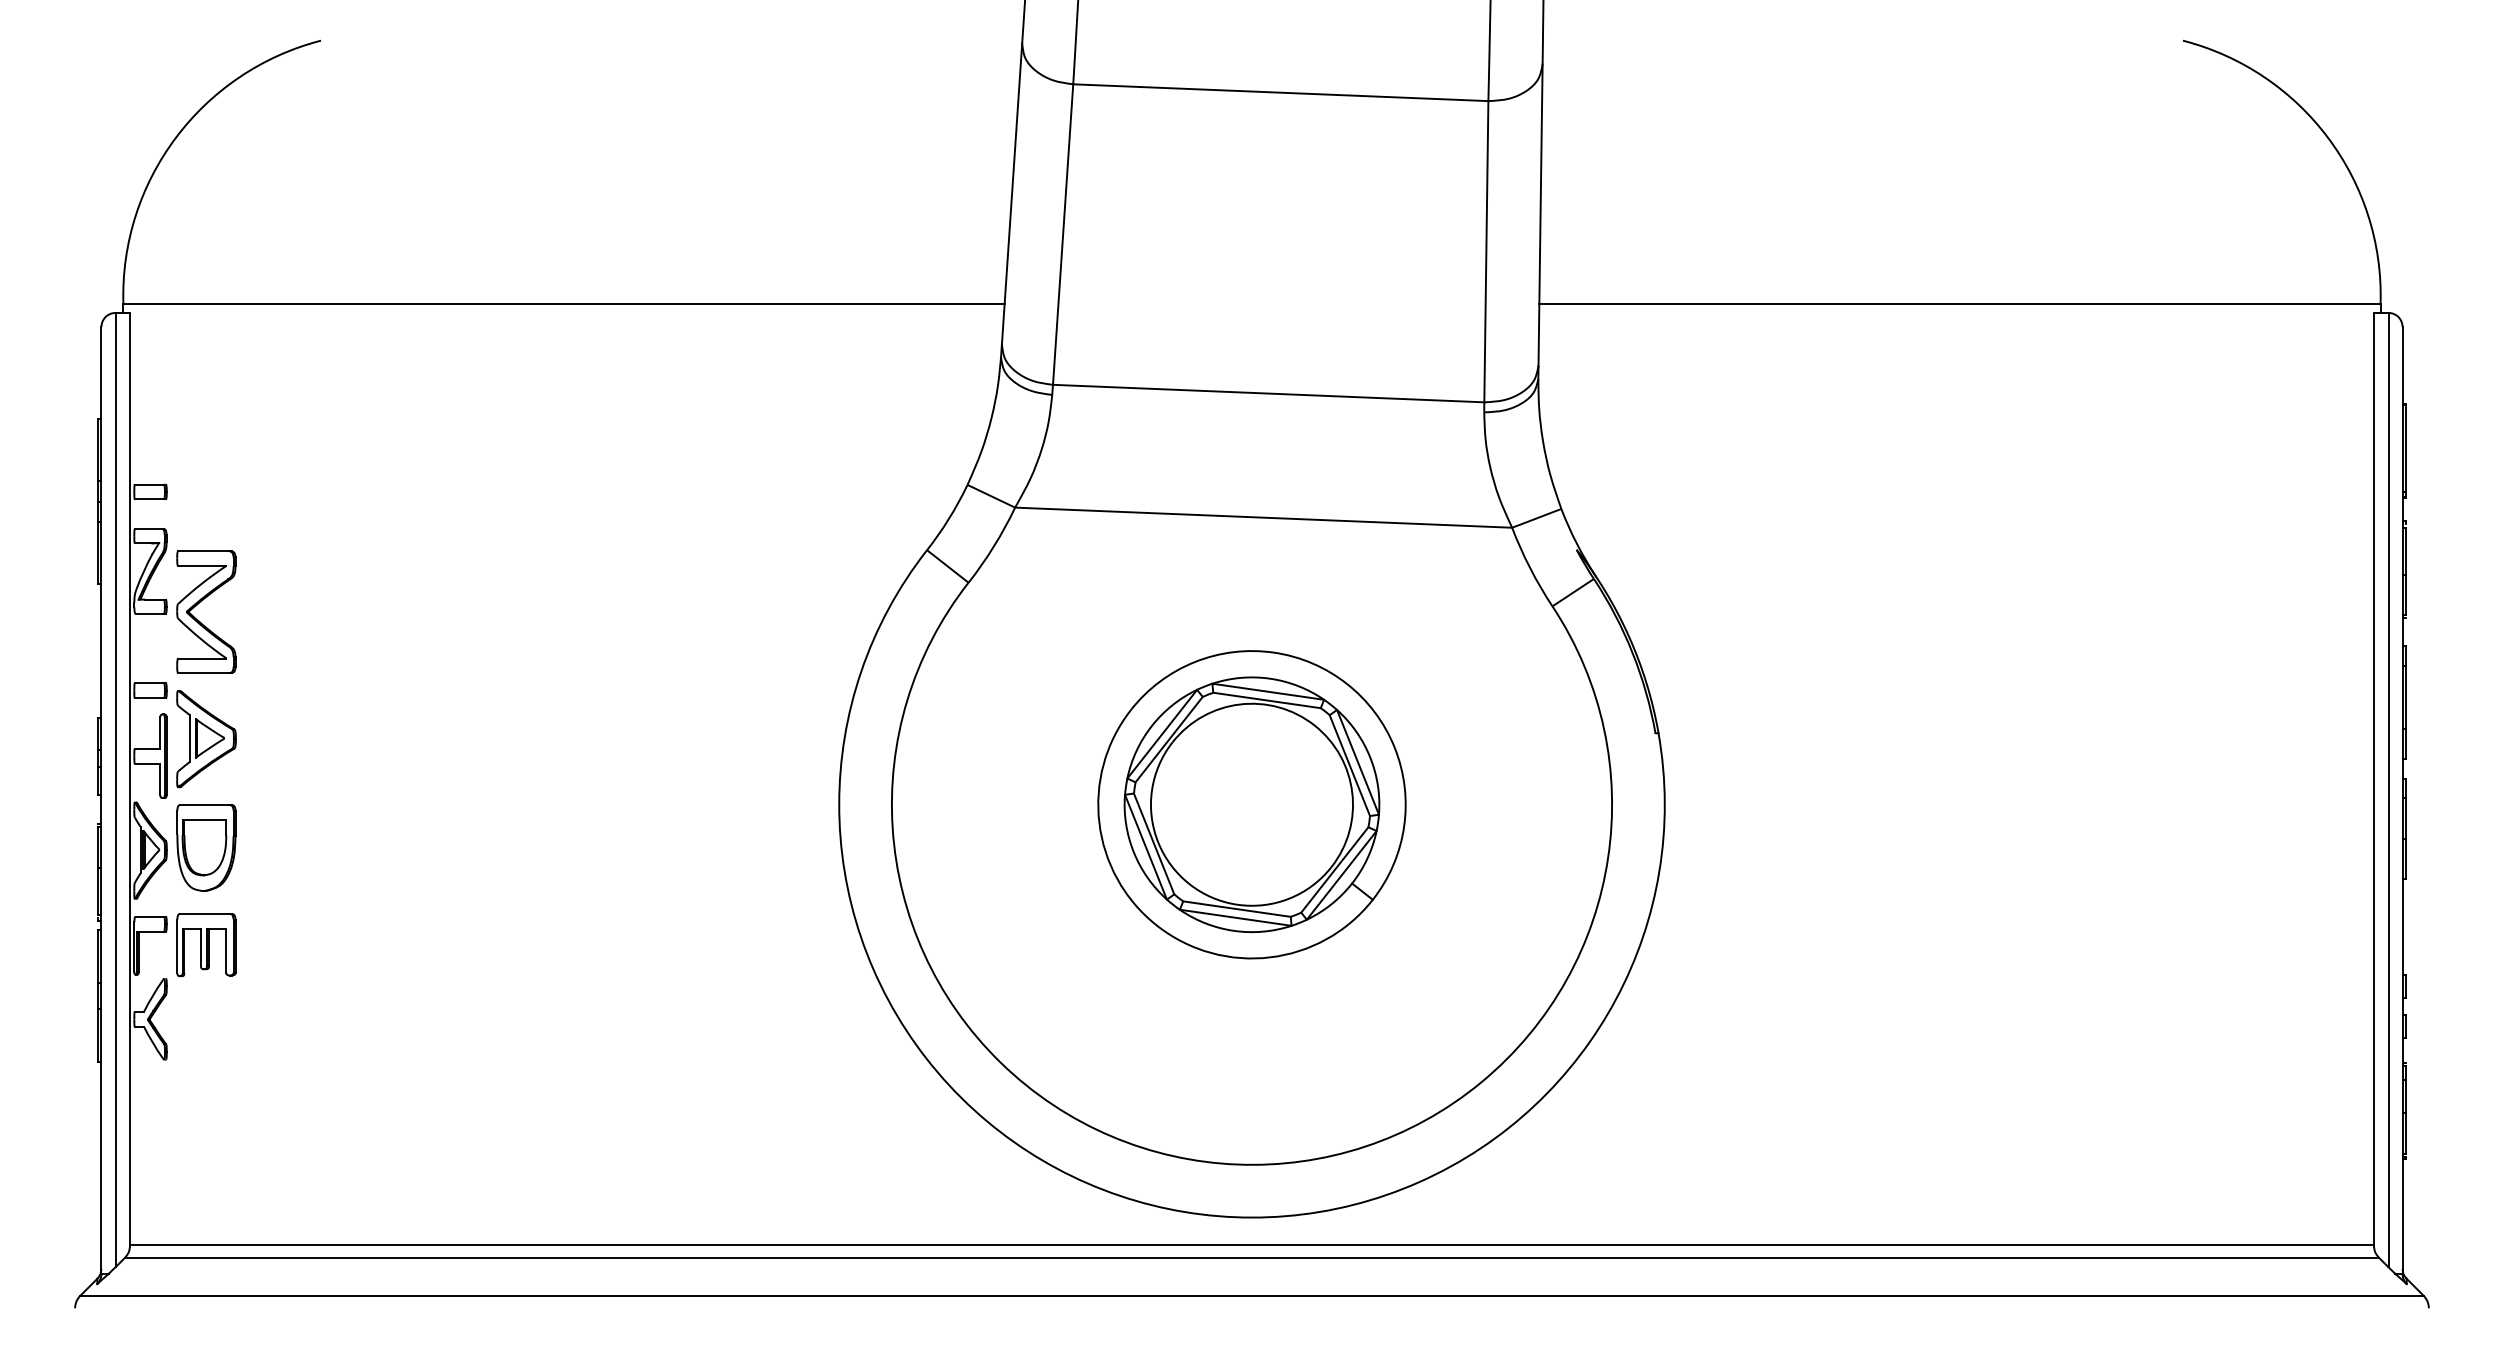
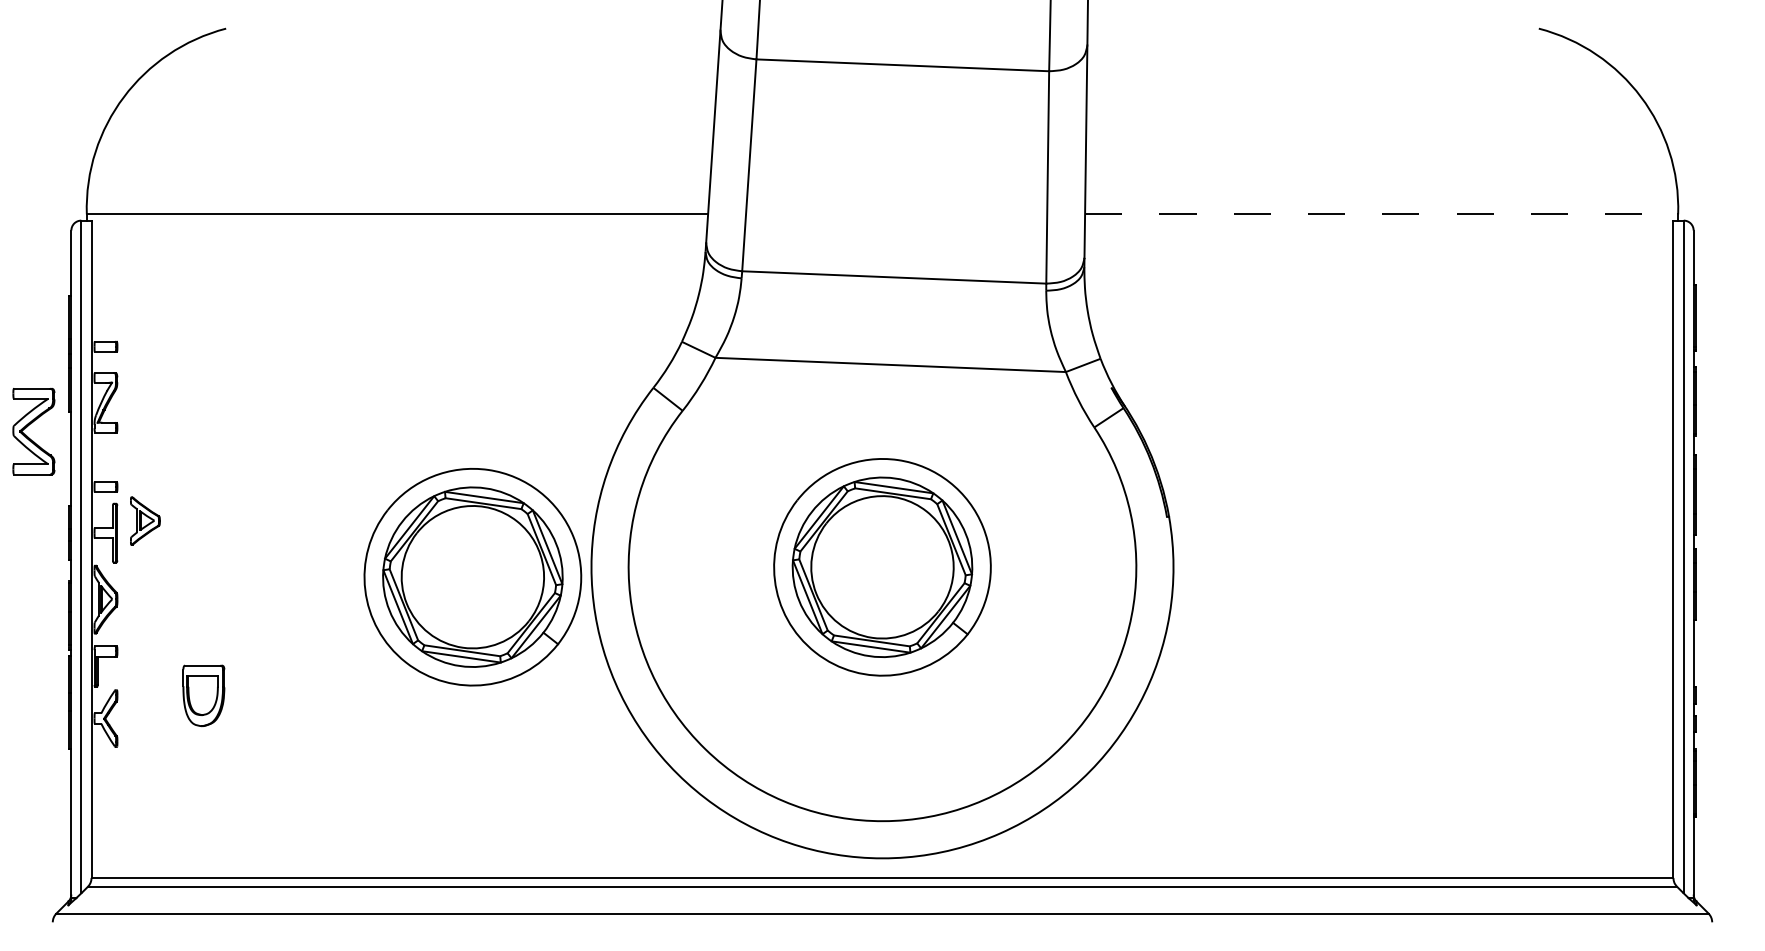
line: (1959, 304) -> (1381, 214), solid -> dashed
part: (199, 603) -> (29, 425), moved
part: (206, 739) -> (145, 521), size x0.7
part: (670, 818) -> (472, 577), added
part: (206, 847) -> (203, 695), moved
part: (206, 945) -> (145, 666), removed

